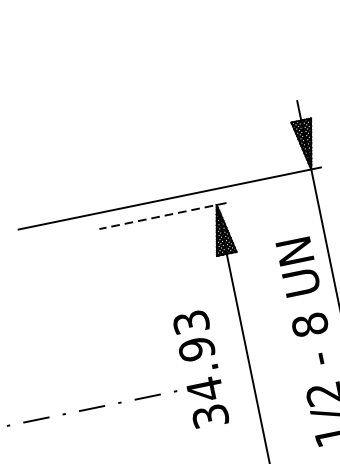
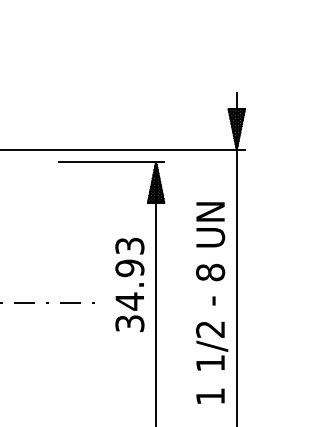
line: (162, 216) -> (111, 162), dashed -> solid
text: (200, 368) -> (129, 284), moved

